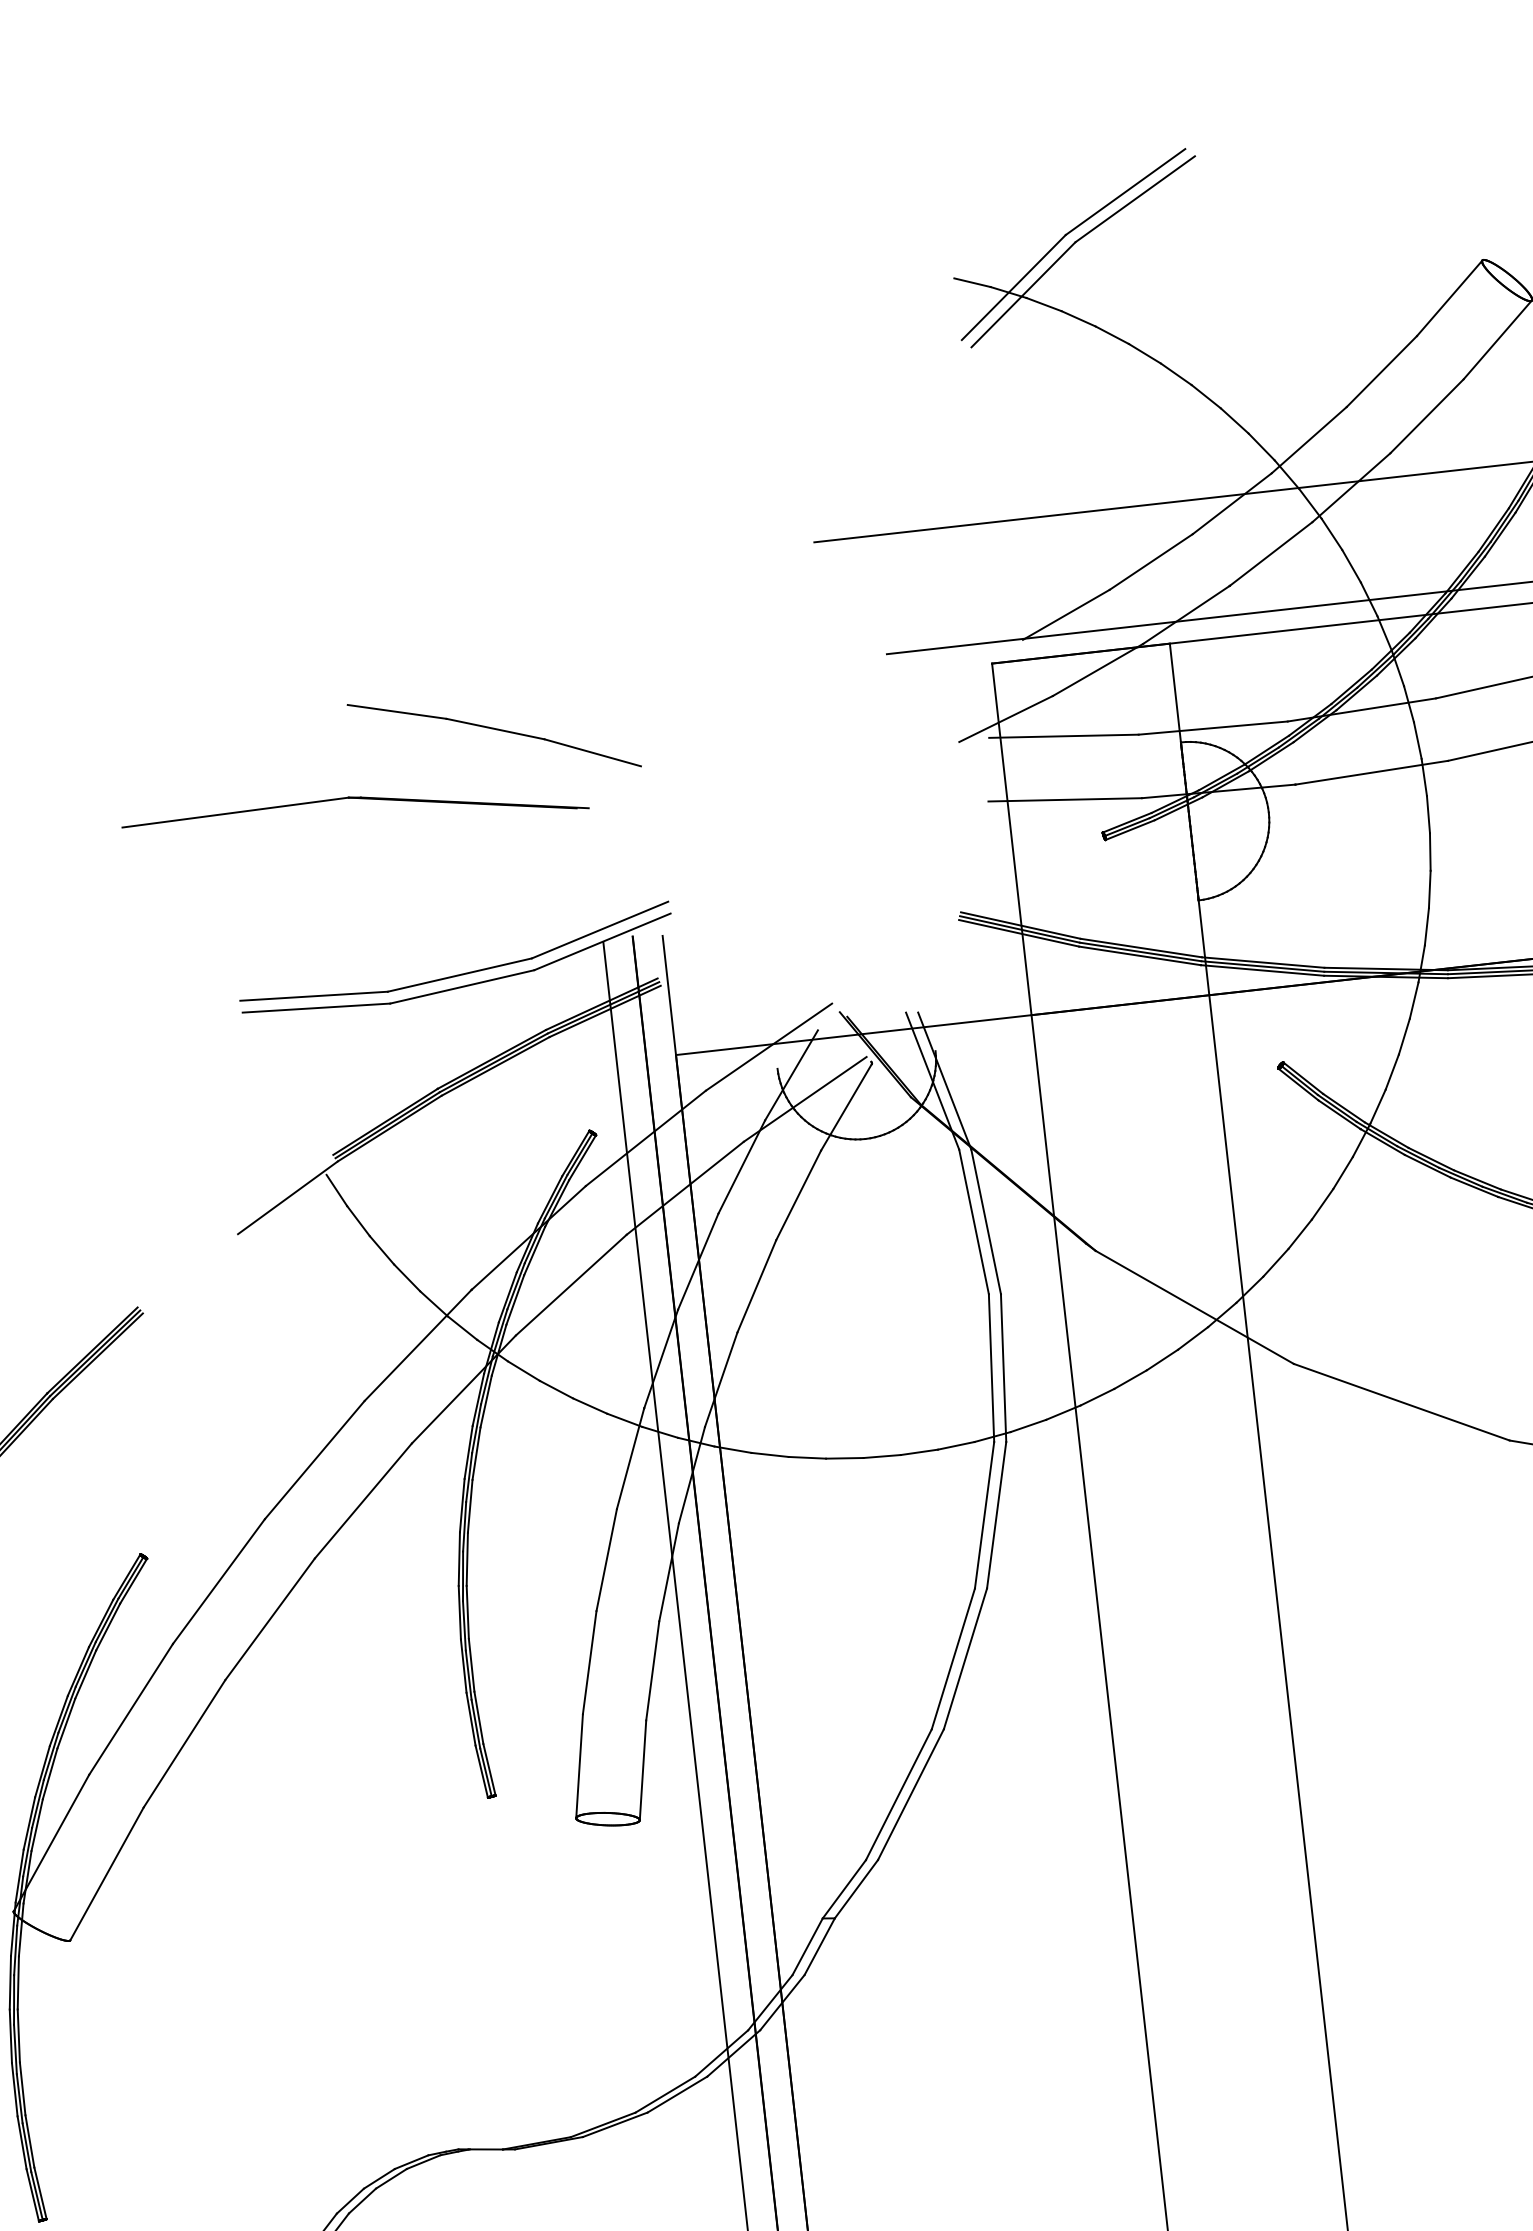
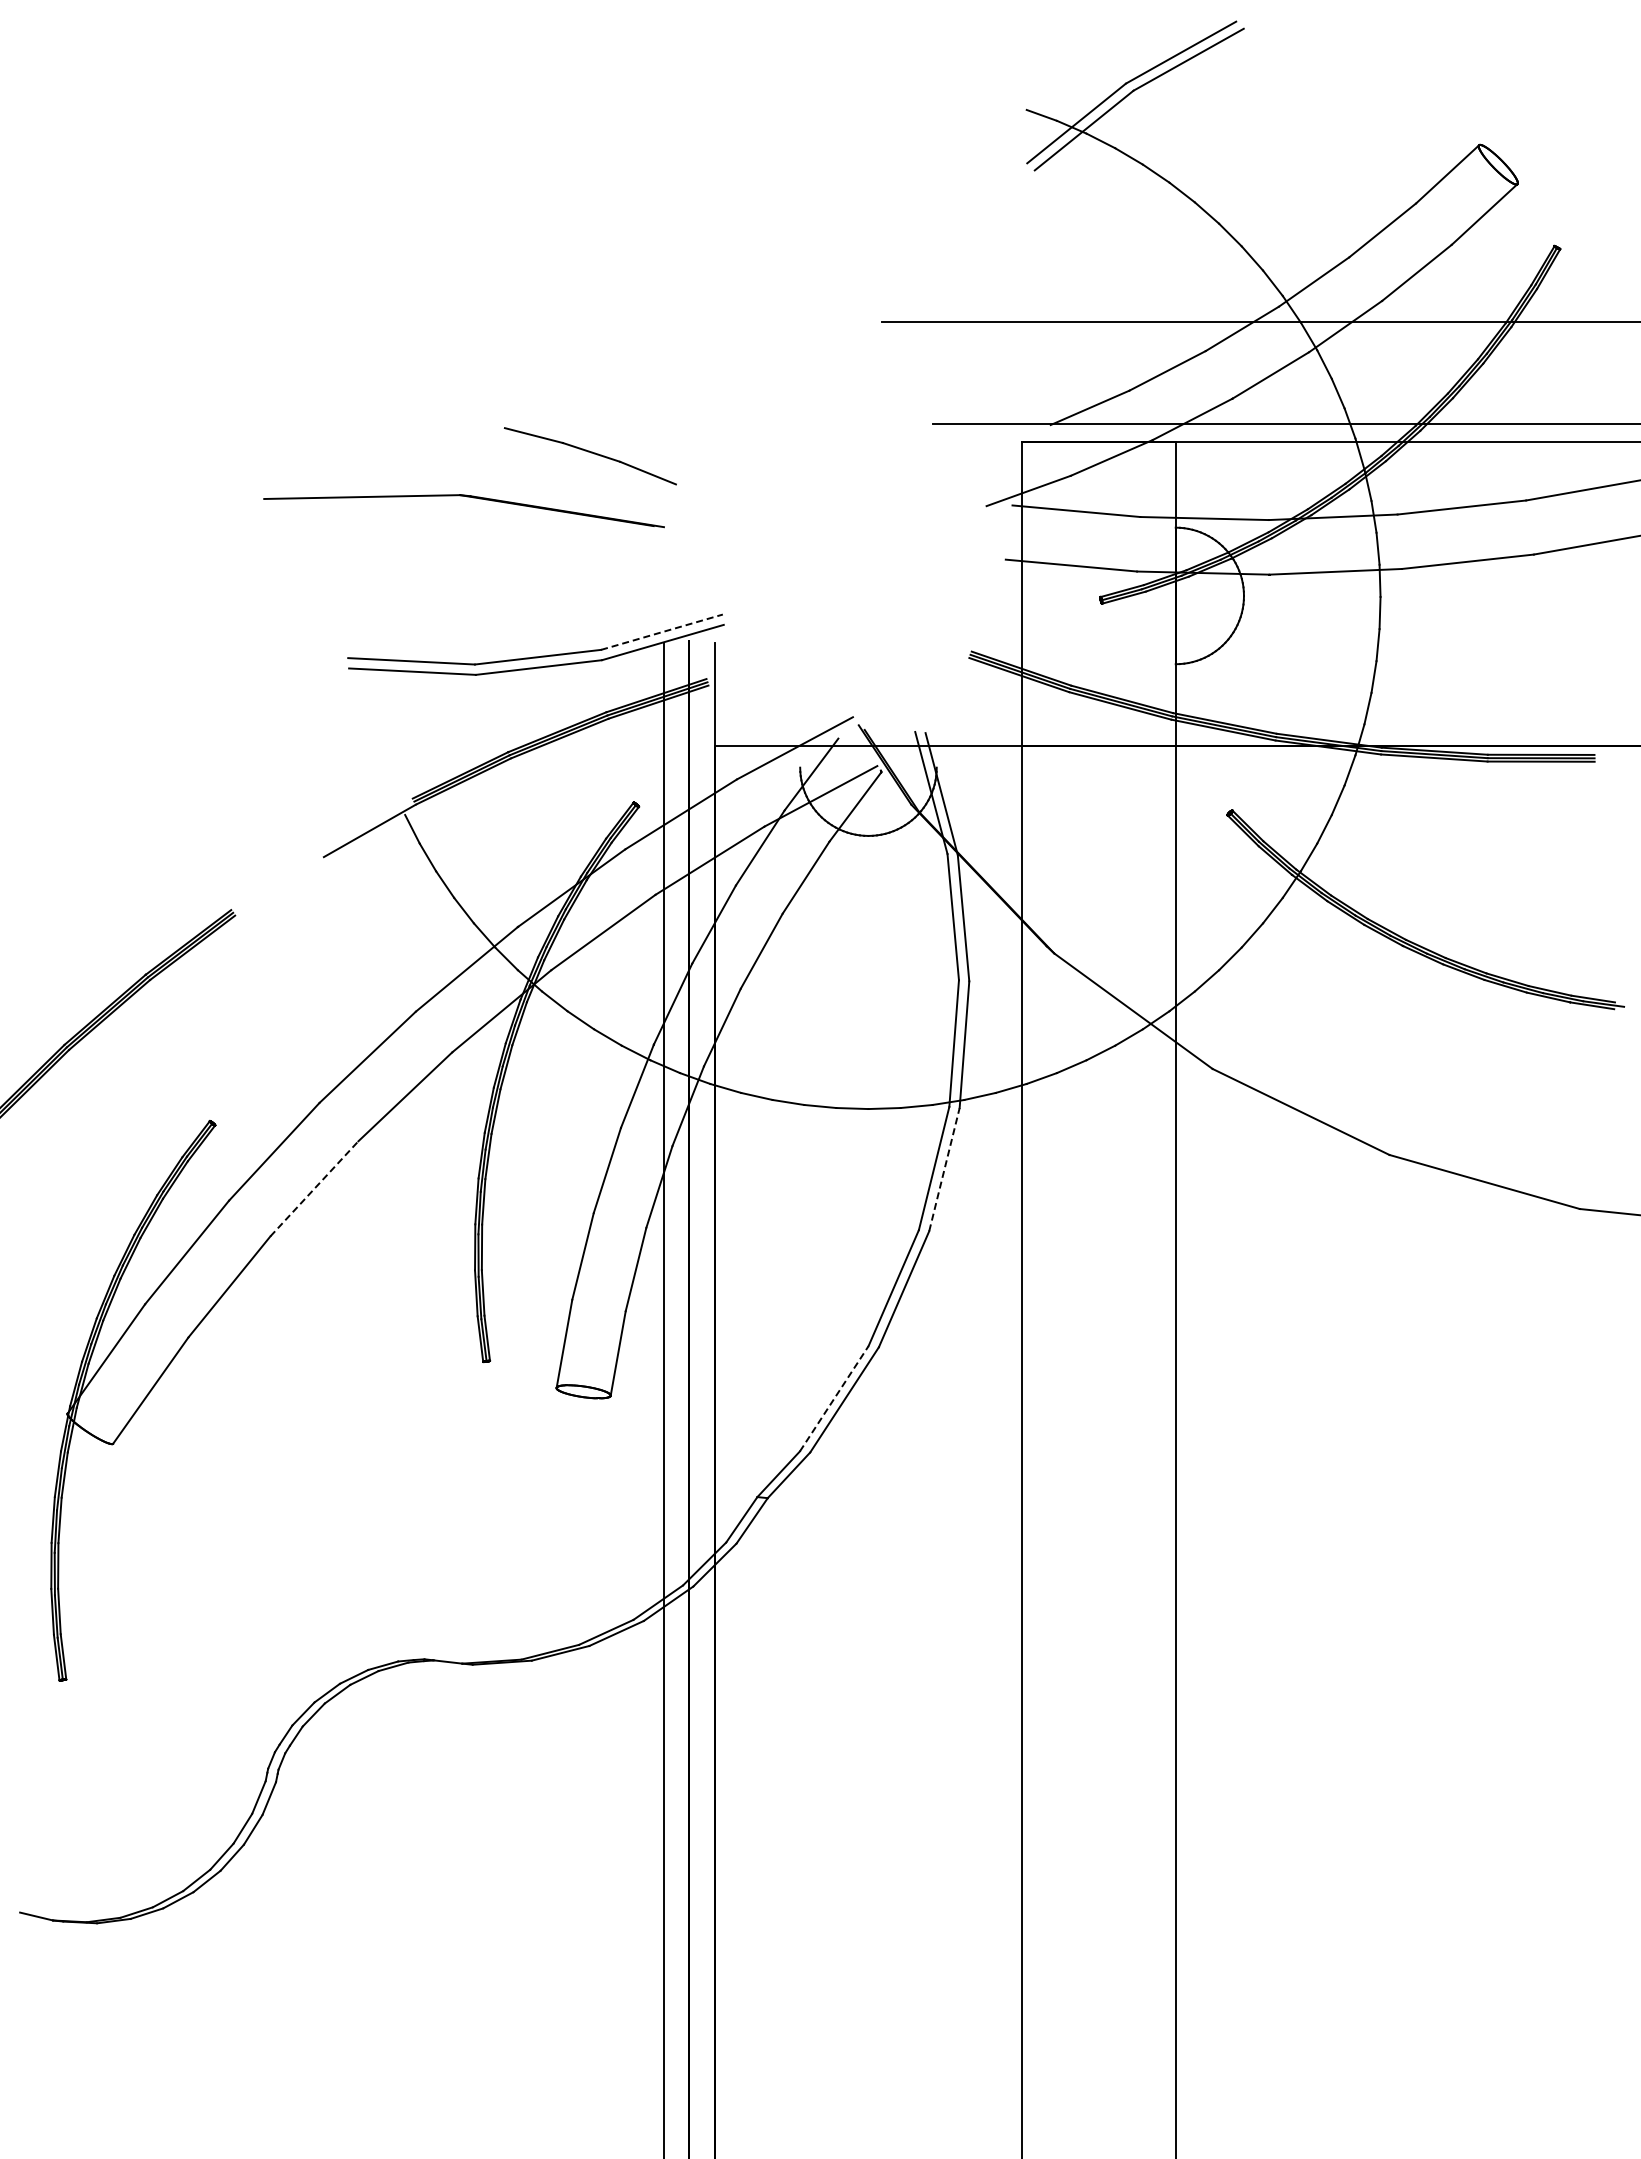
part: (494, 736) -> (590, 456), size x0.7
line: (600, 930) -> (662, 632), solid -> dashed
line: (996, 1515) -> (944, 1169), solid -> dashed
line: (270, 1618) -> (314, 1188), solid -> dashed
line: (899, 1794) -> (834, 1398), solid -> dashed

